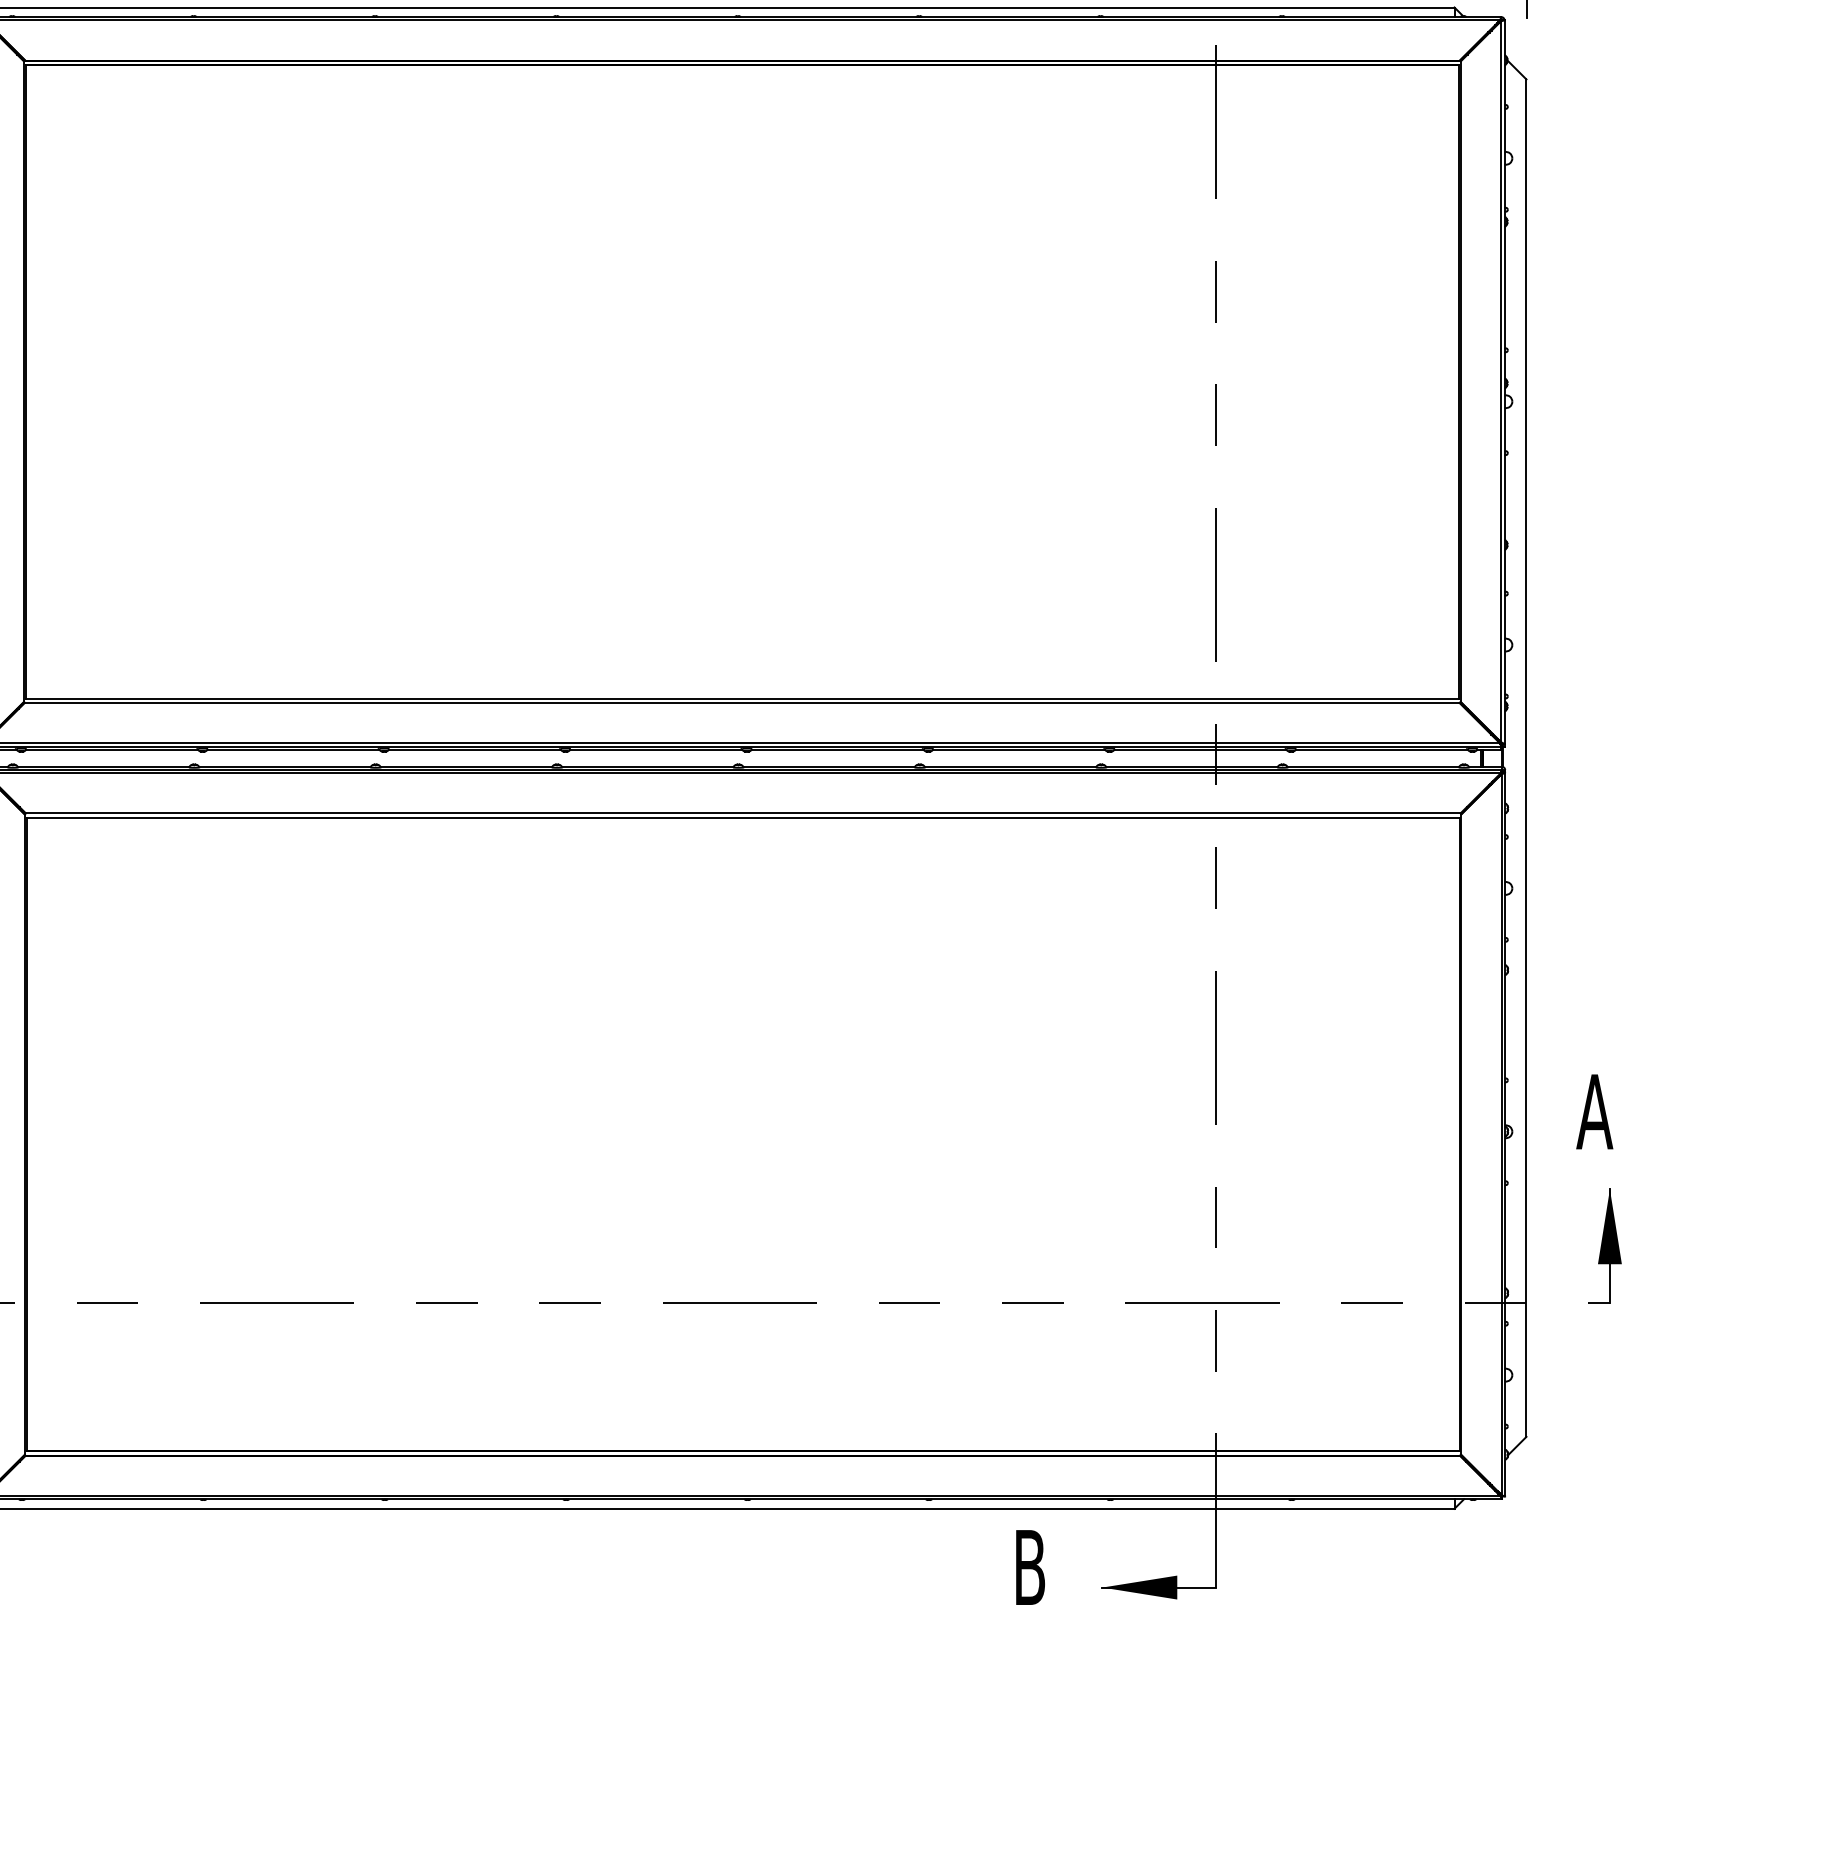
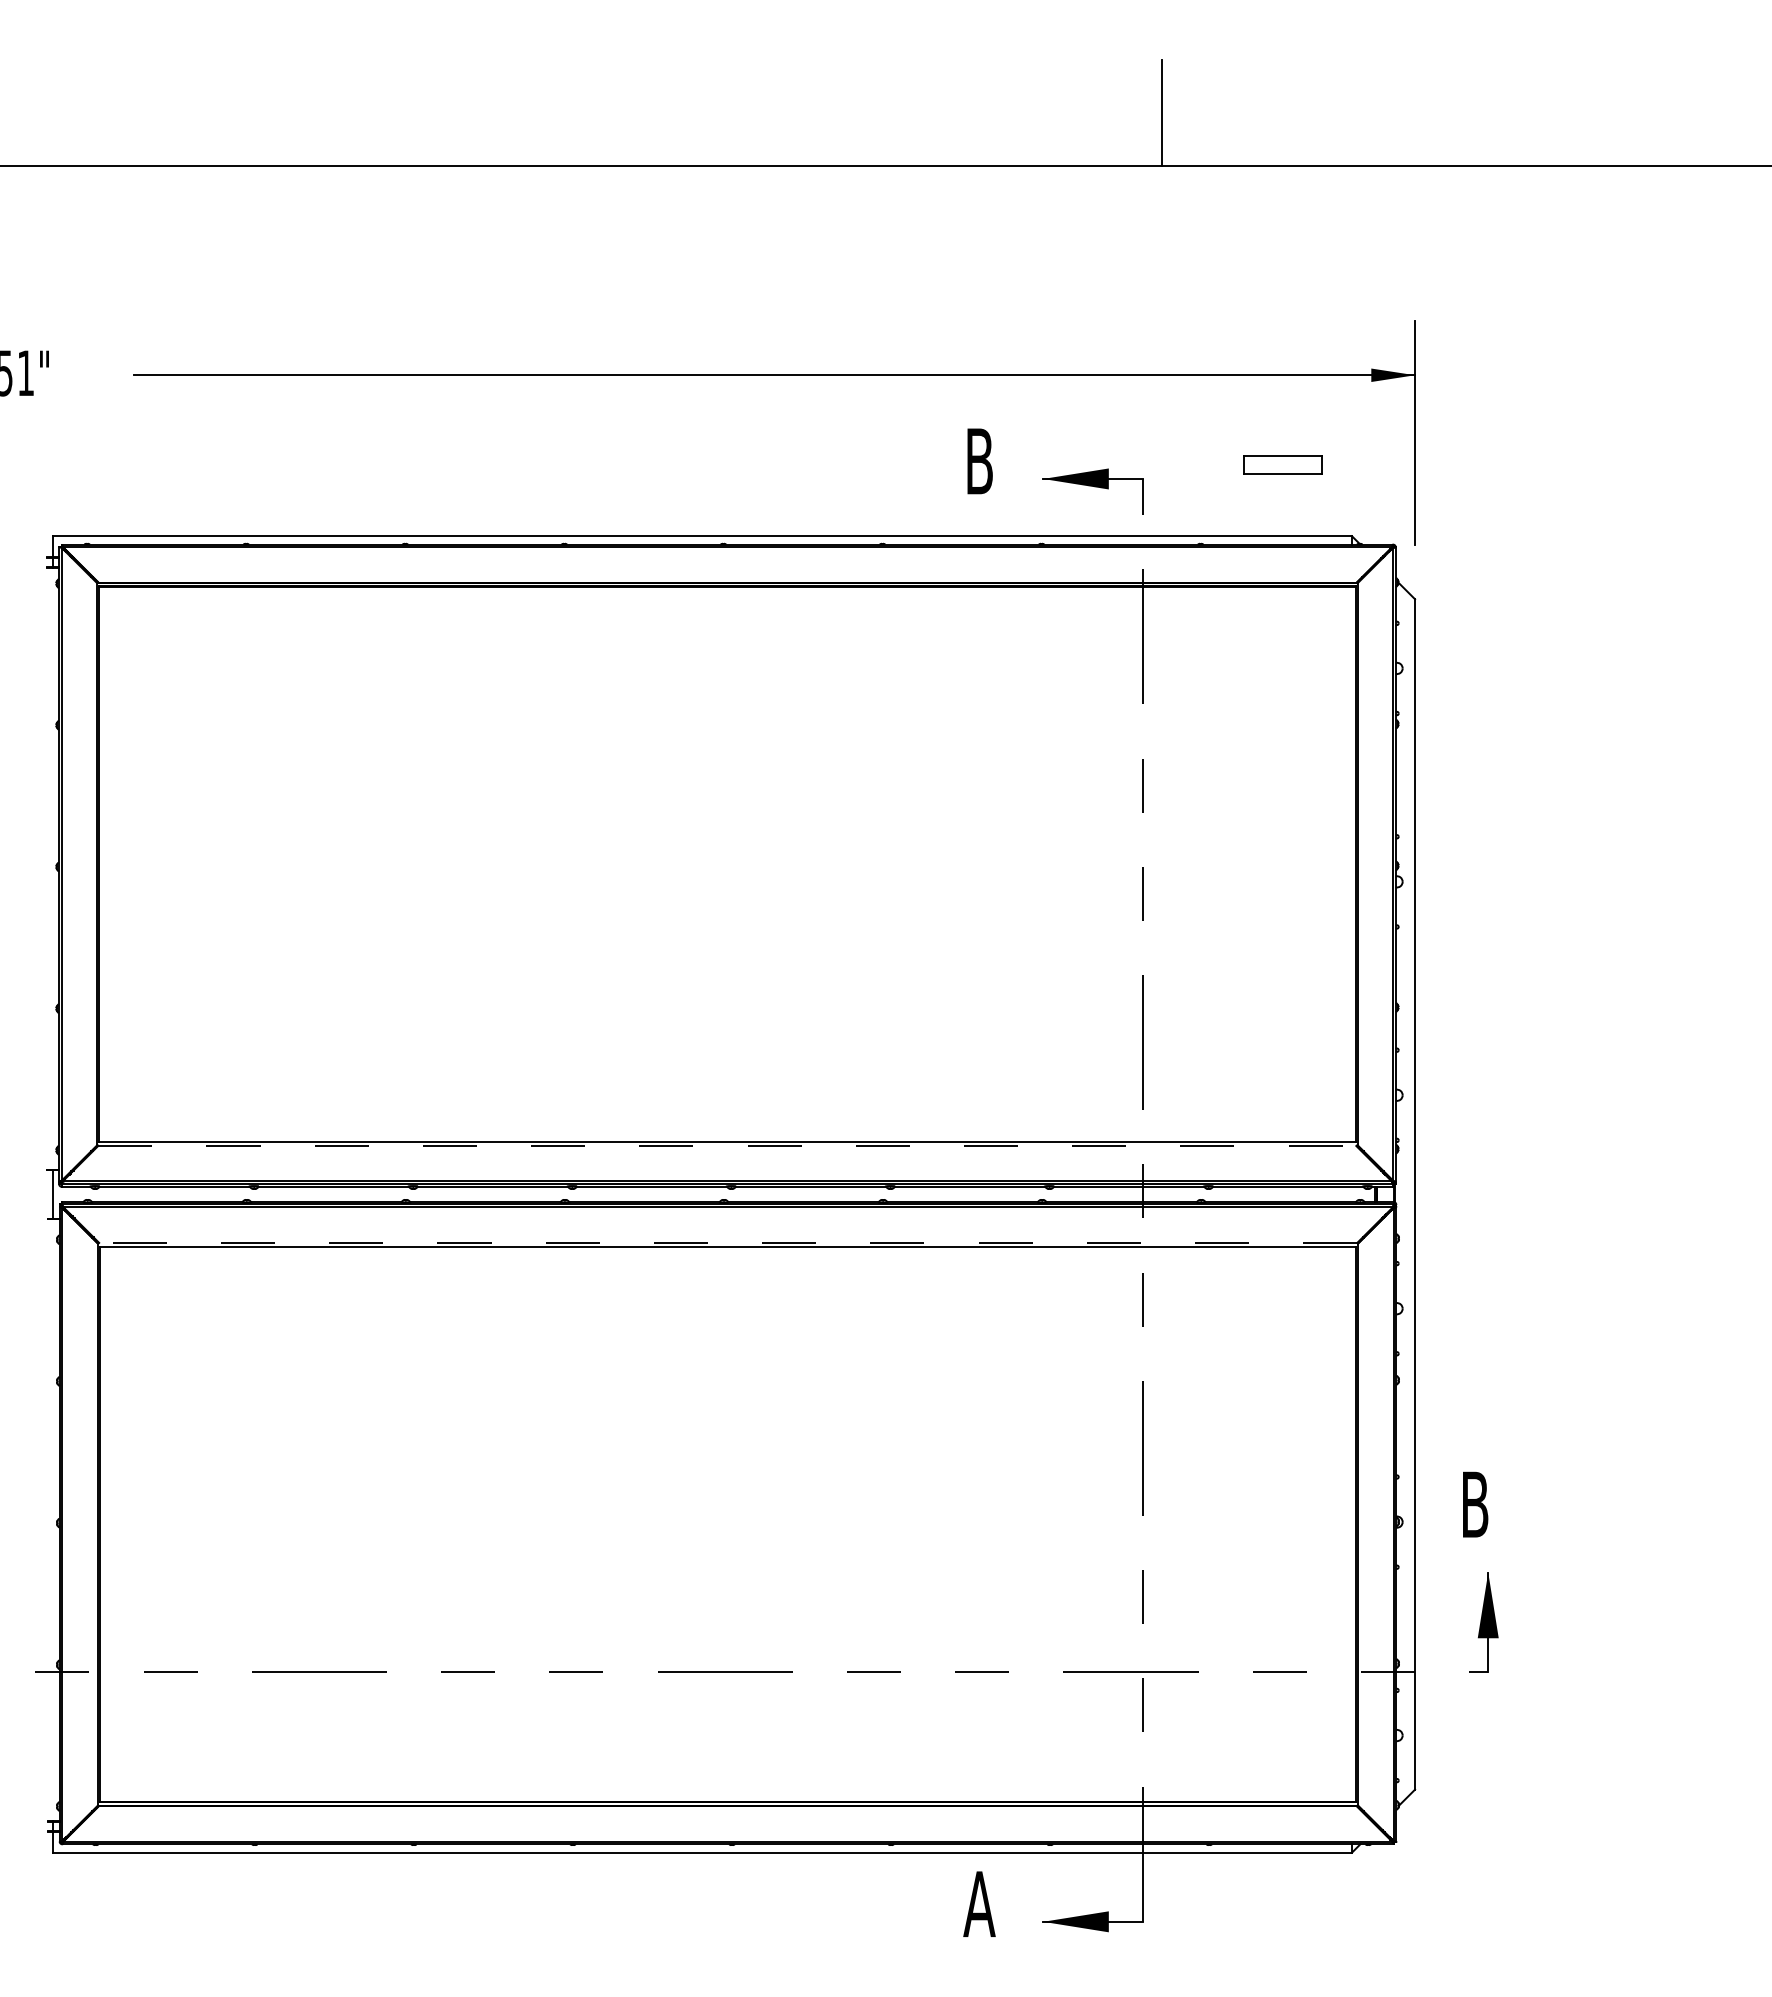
line: (742, 703) -> (727, 1146), solid -> dashed
line: (742, 812) -> (727, 1242), solid -> dashed
text: (1594, 1111) -> (1474, 1504), A -> B
text: (1029, 1566) -> (979, 1903), B -> A

